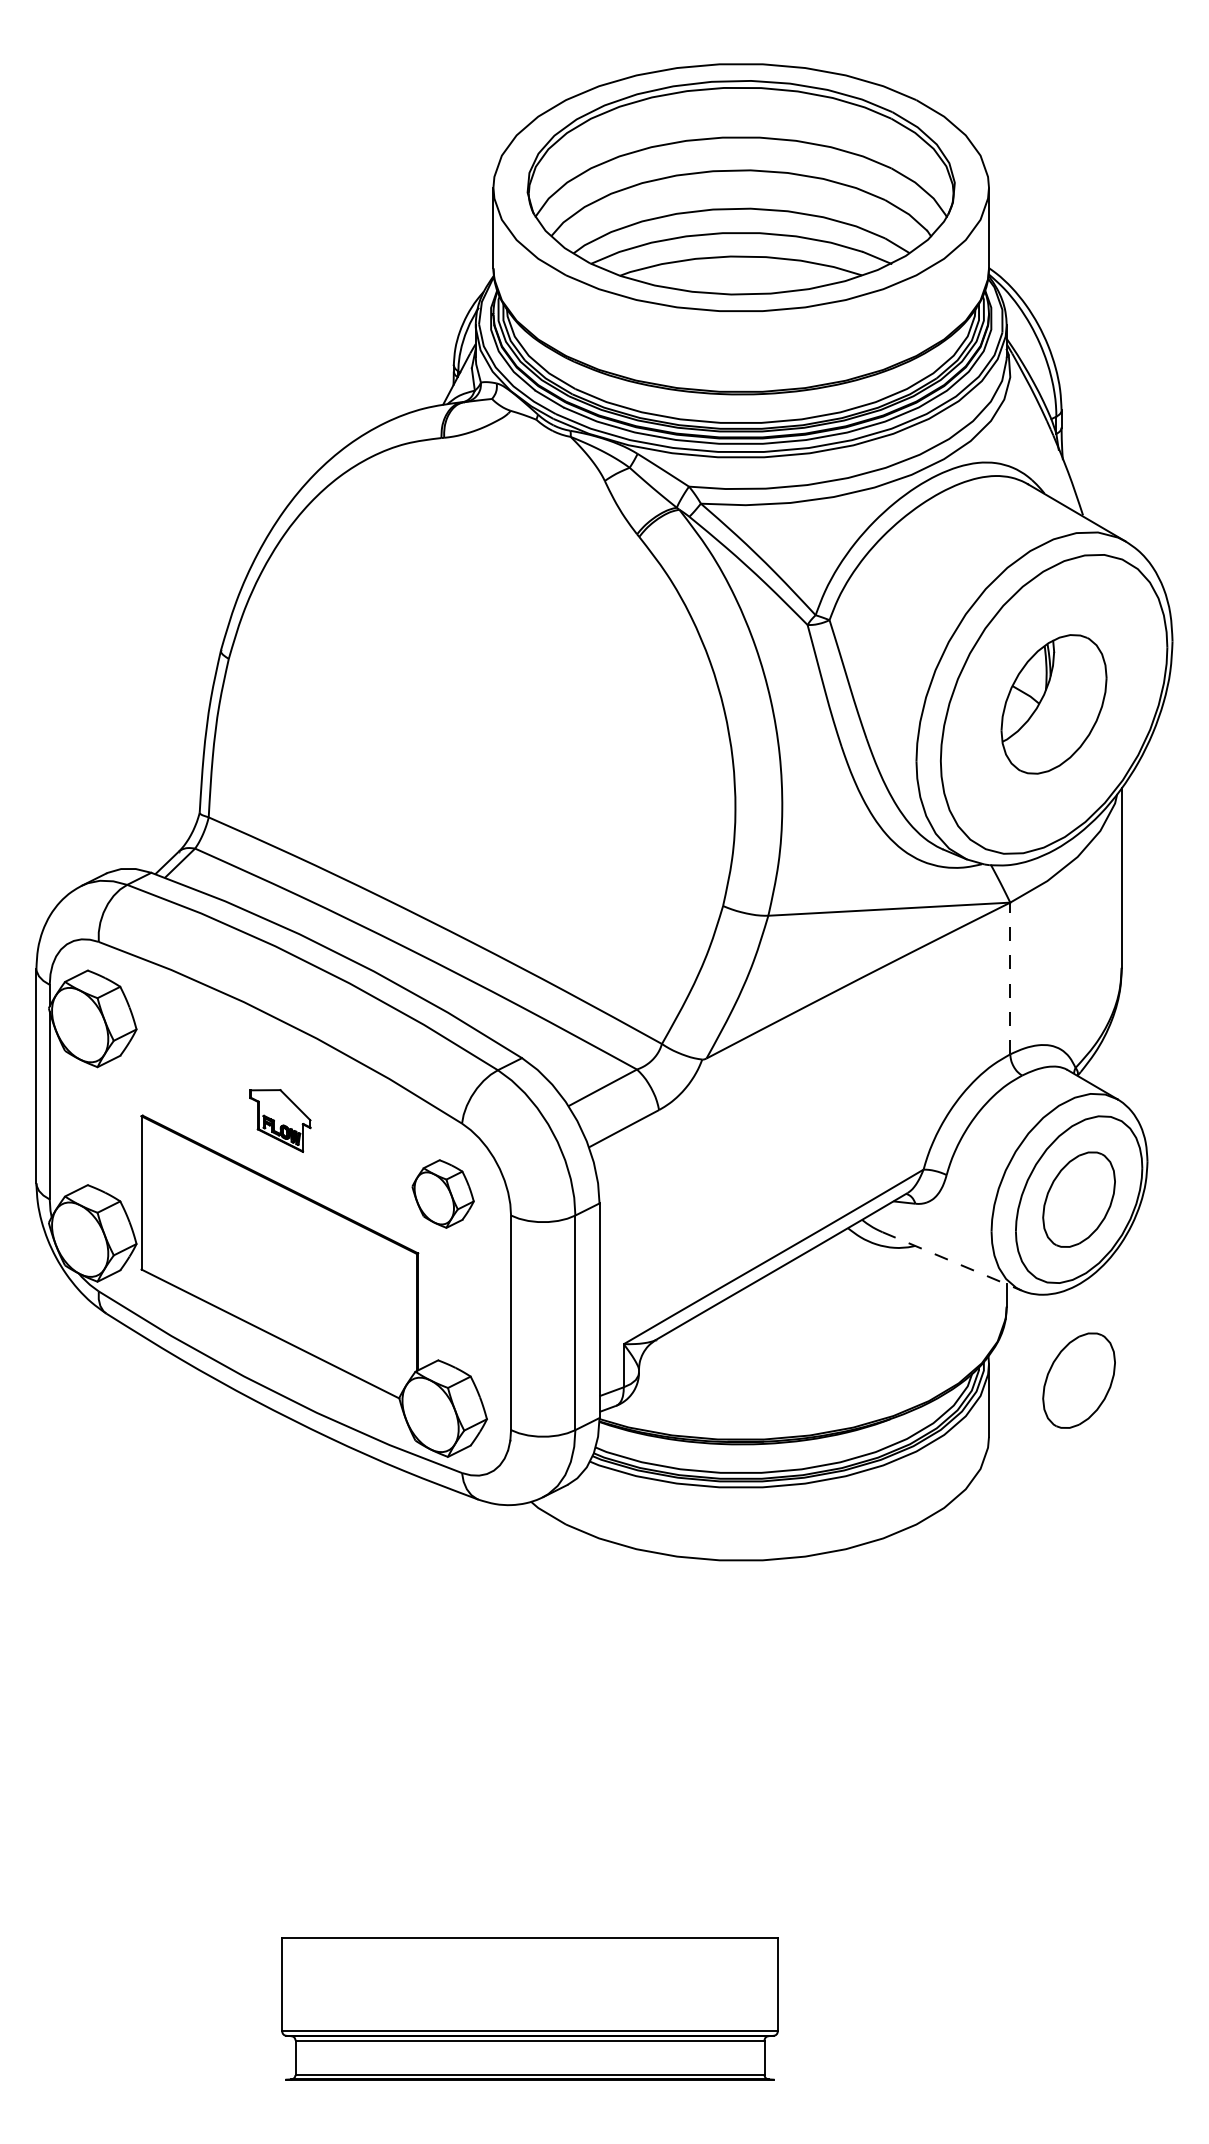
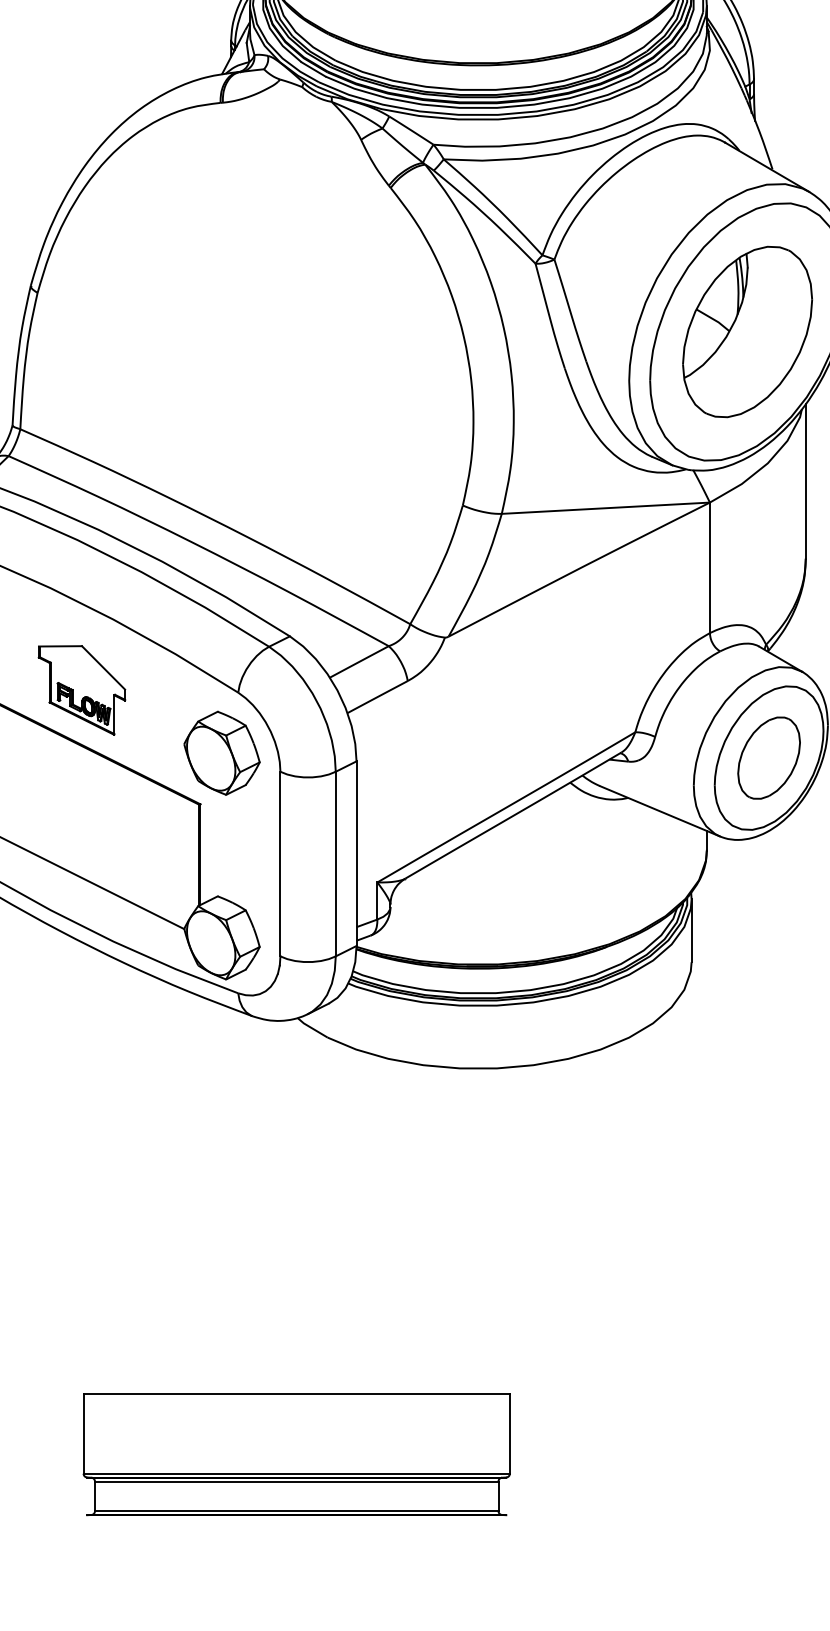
part: (1053, 704) -> (747, 332), size x1.43
line: (1010, 978) -> (710, 567), dashed -> solid
part: (280, 1120) -> (82, 690), size x1.67
part: (442, 1193) -> (221, 752), size x1.43
line: (952, 1261) -> (660, 811), dashed -> solid
part: (1078, 1380) -> (768, 913), removed

